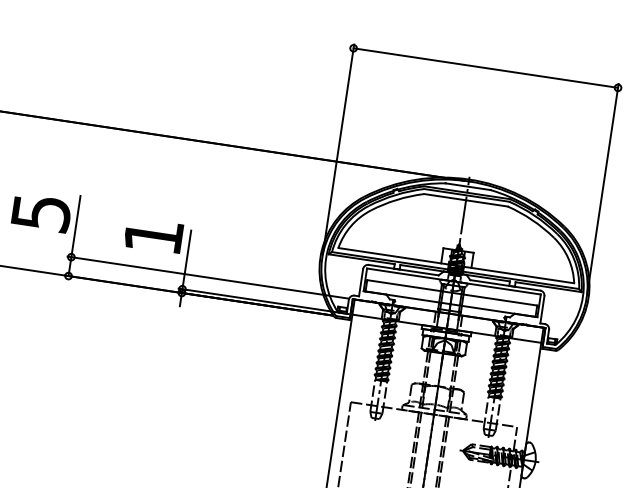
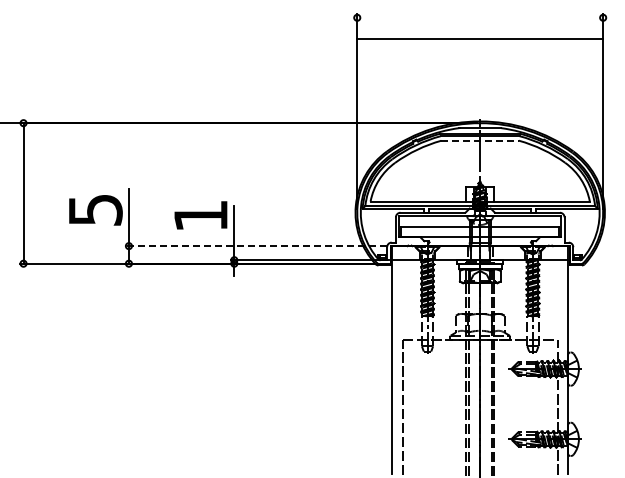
line: (486, 67) -> (480, 38), moved
line: (466, 200) -> (480, 140), solid -> dashed
line: (208, 278) -> (256, 246), solid -> dashed

